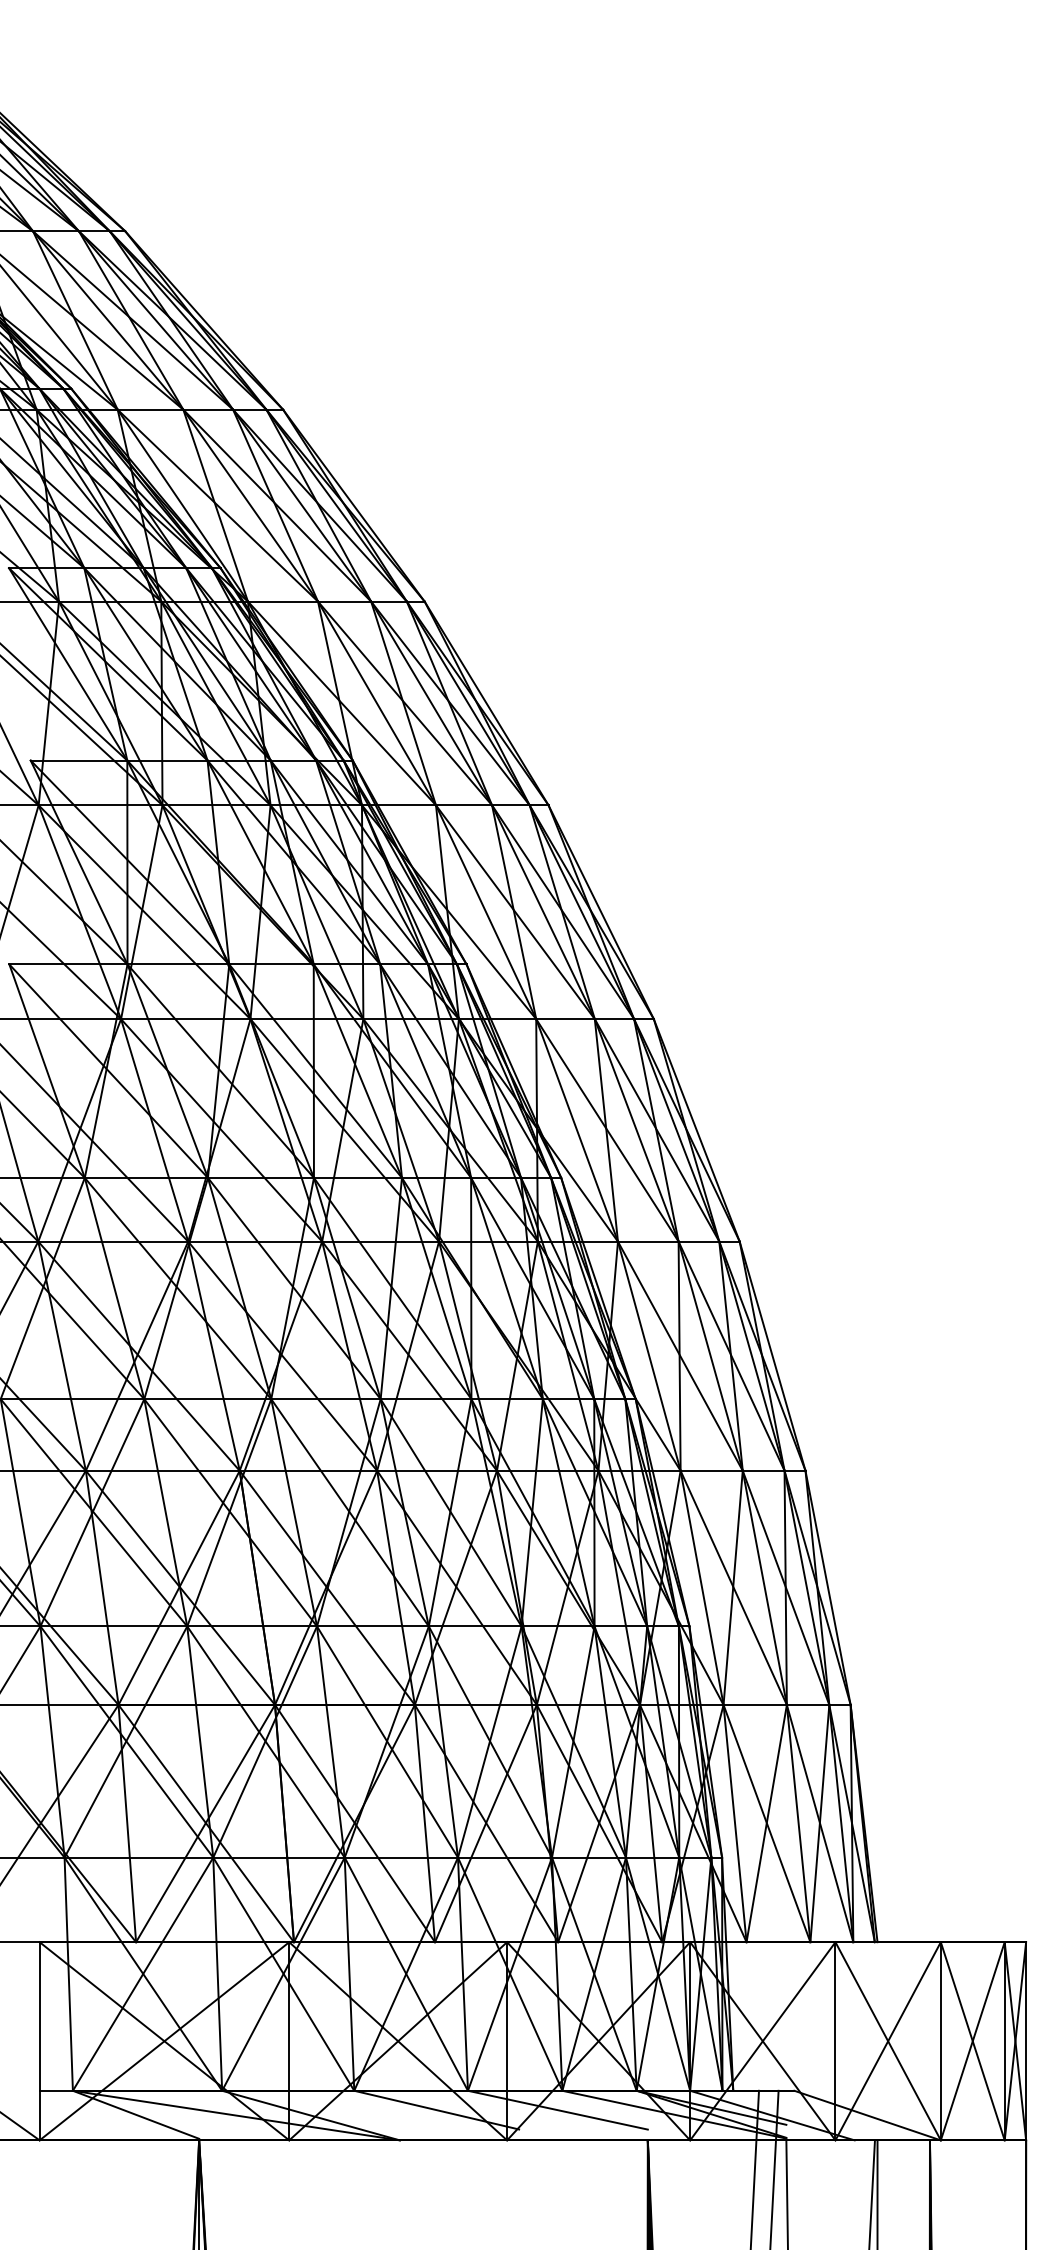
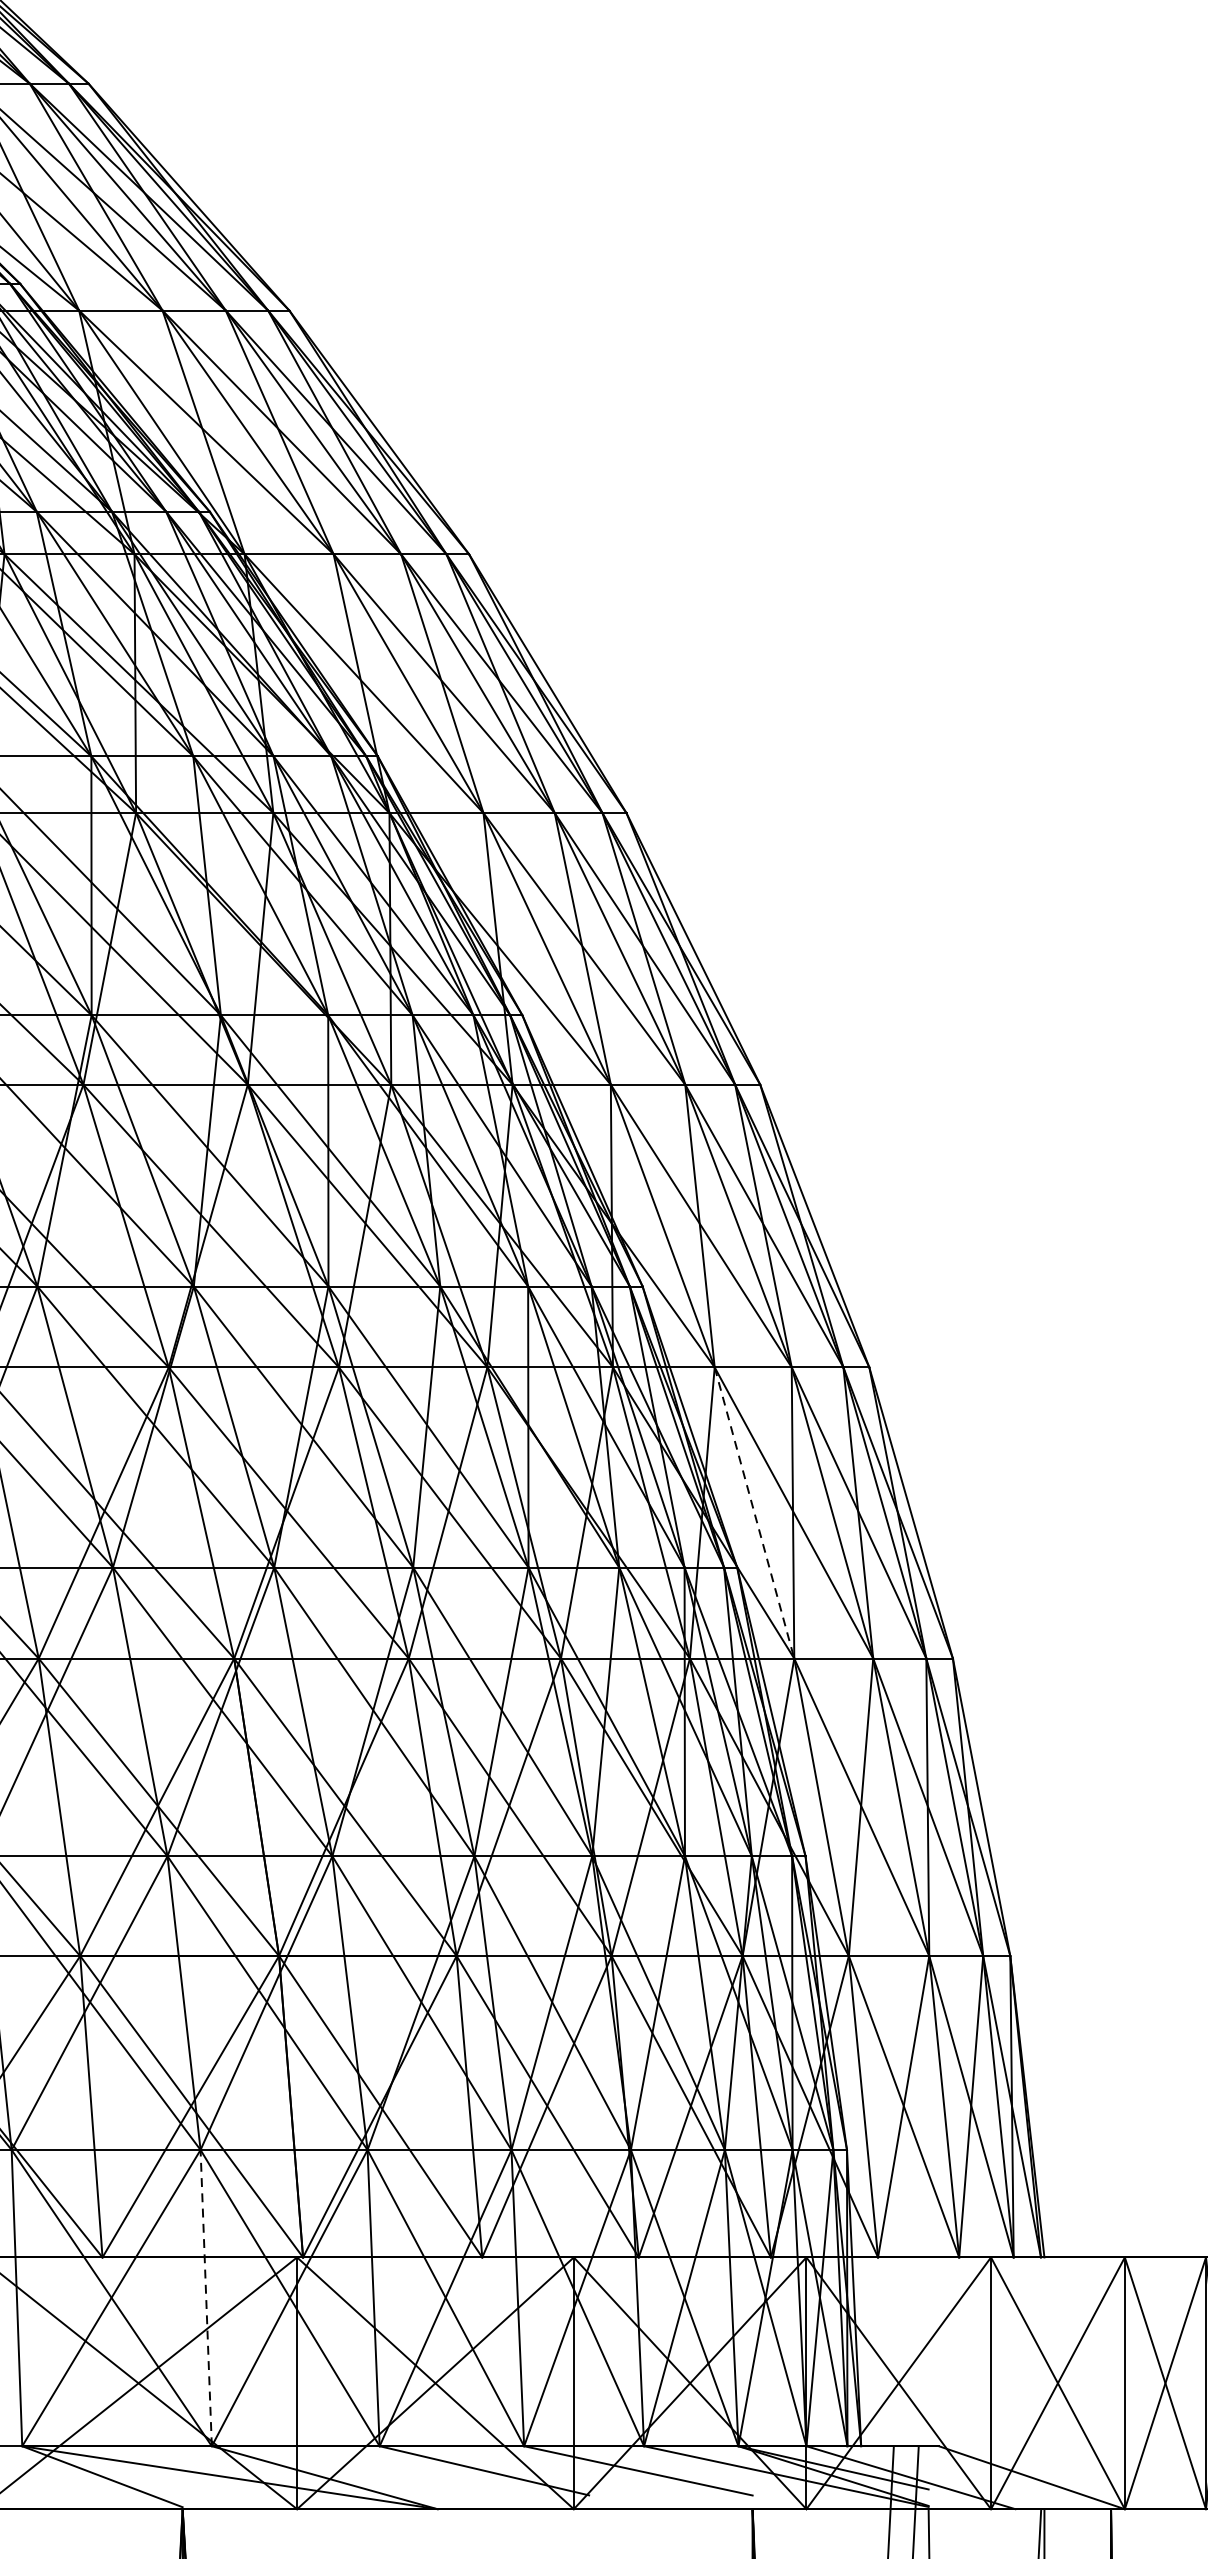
line: (649, 1356) -> (754, 1513), solid -> dashed
line: (217, 1974) -> (205, 2298), solid -> dashed

